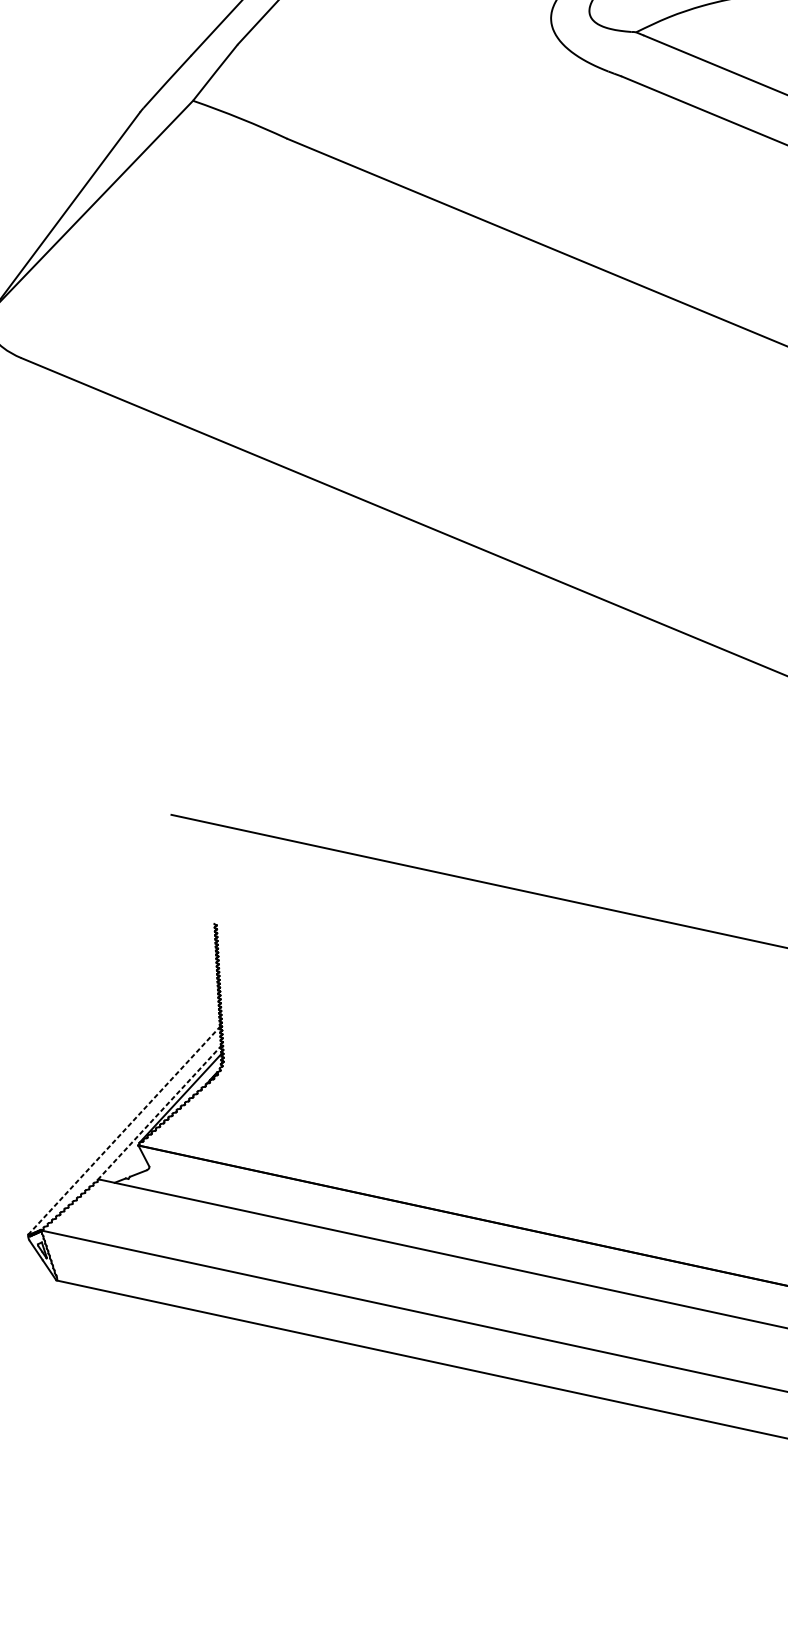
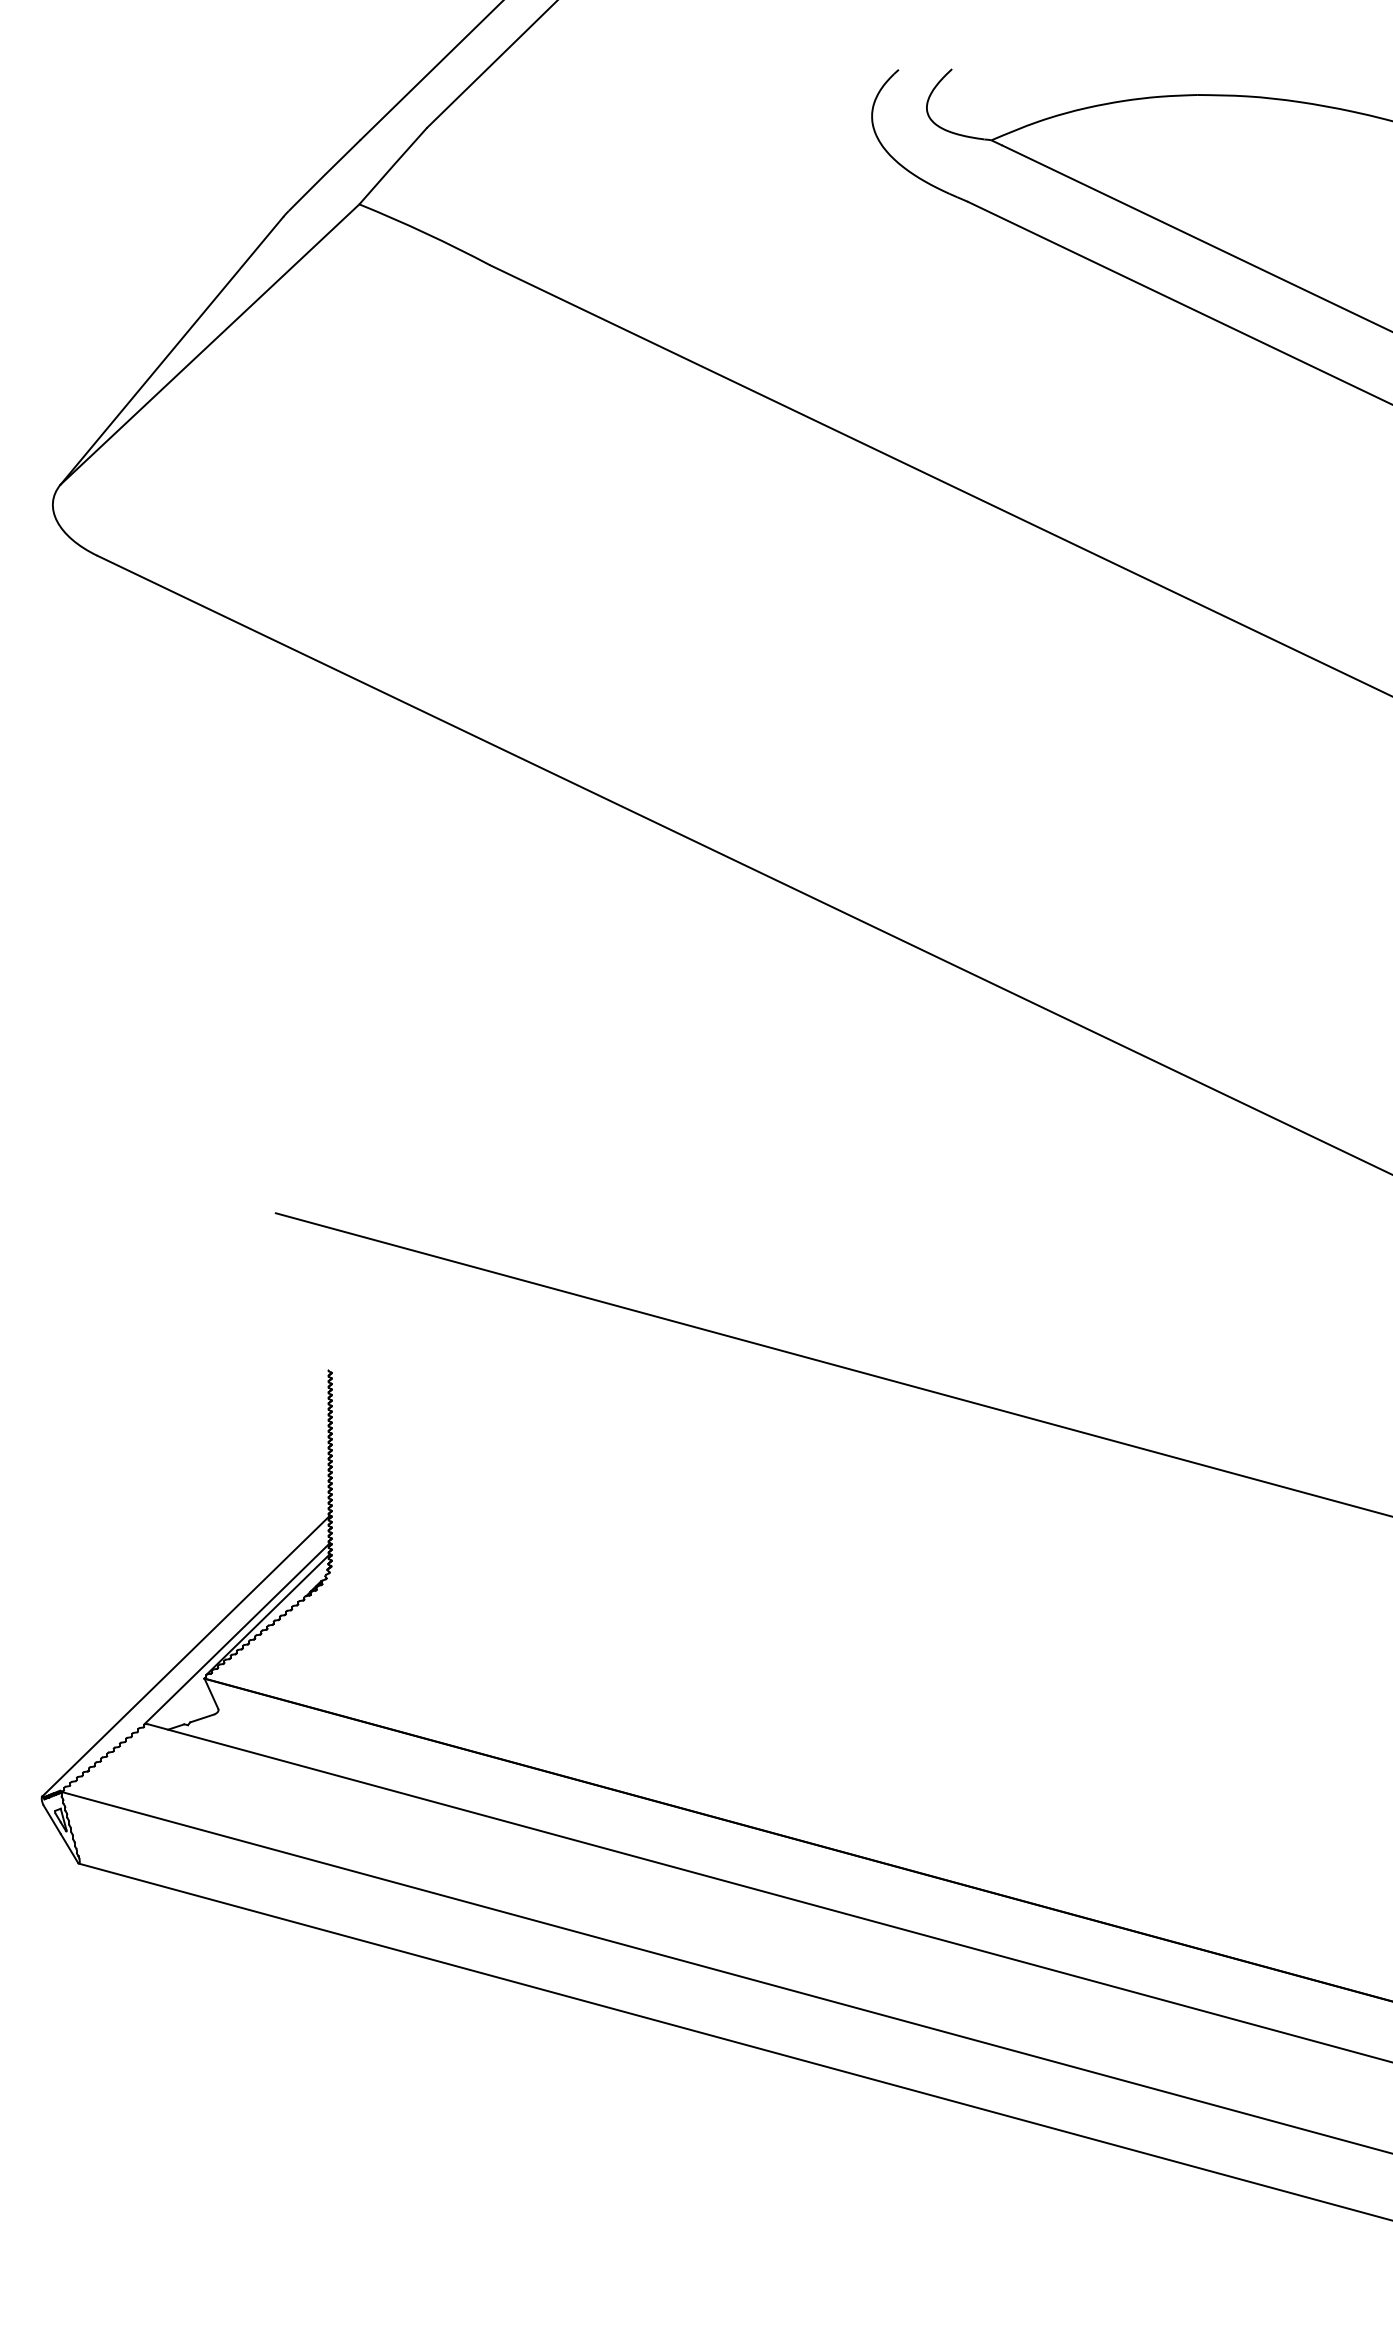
line: (159, 1112) -> (237, 1633), dashed -> solid
line: (124, 1130) -> (185, 1656), dashed -> solid

